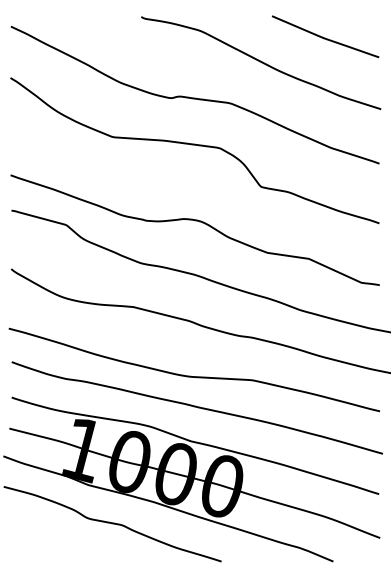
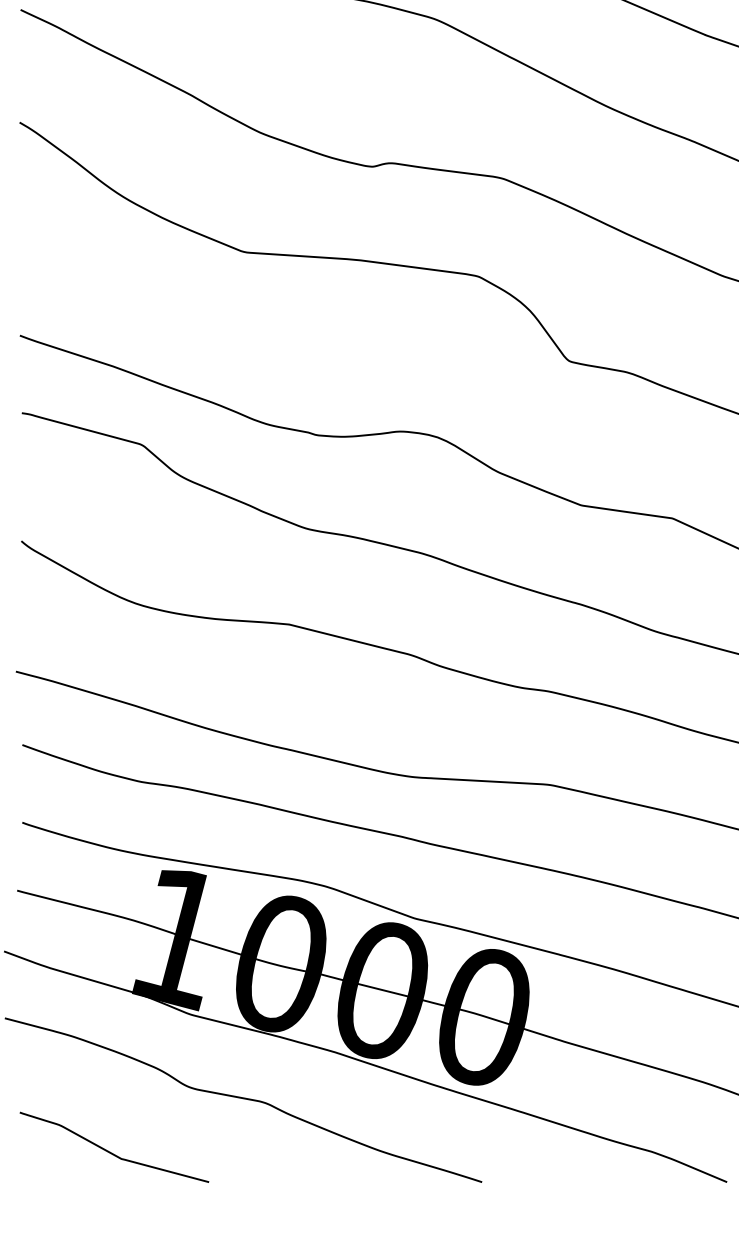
curve: (51, 546) -> (109, 1149), added

